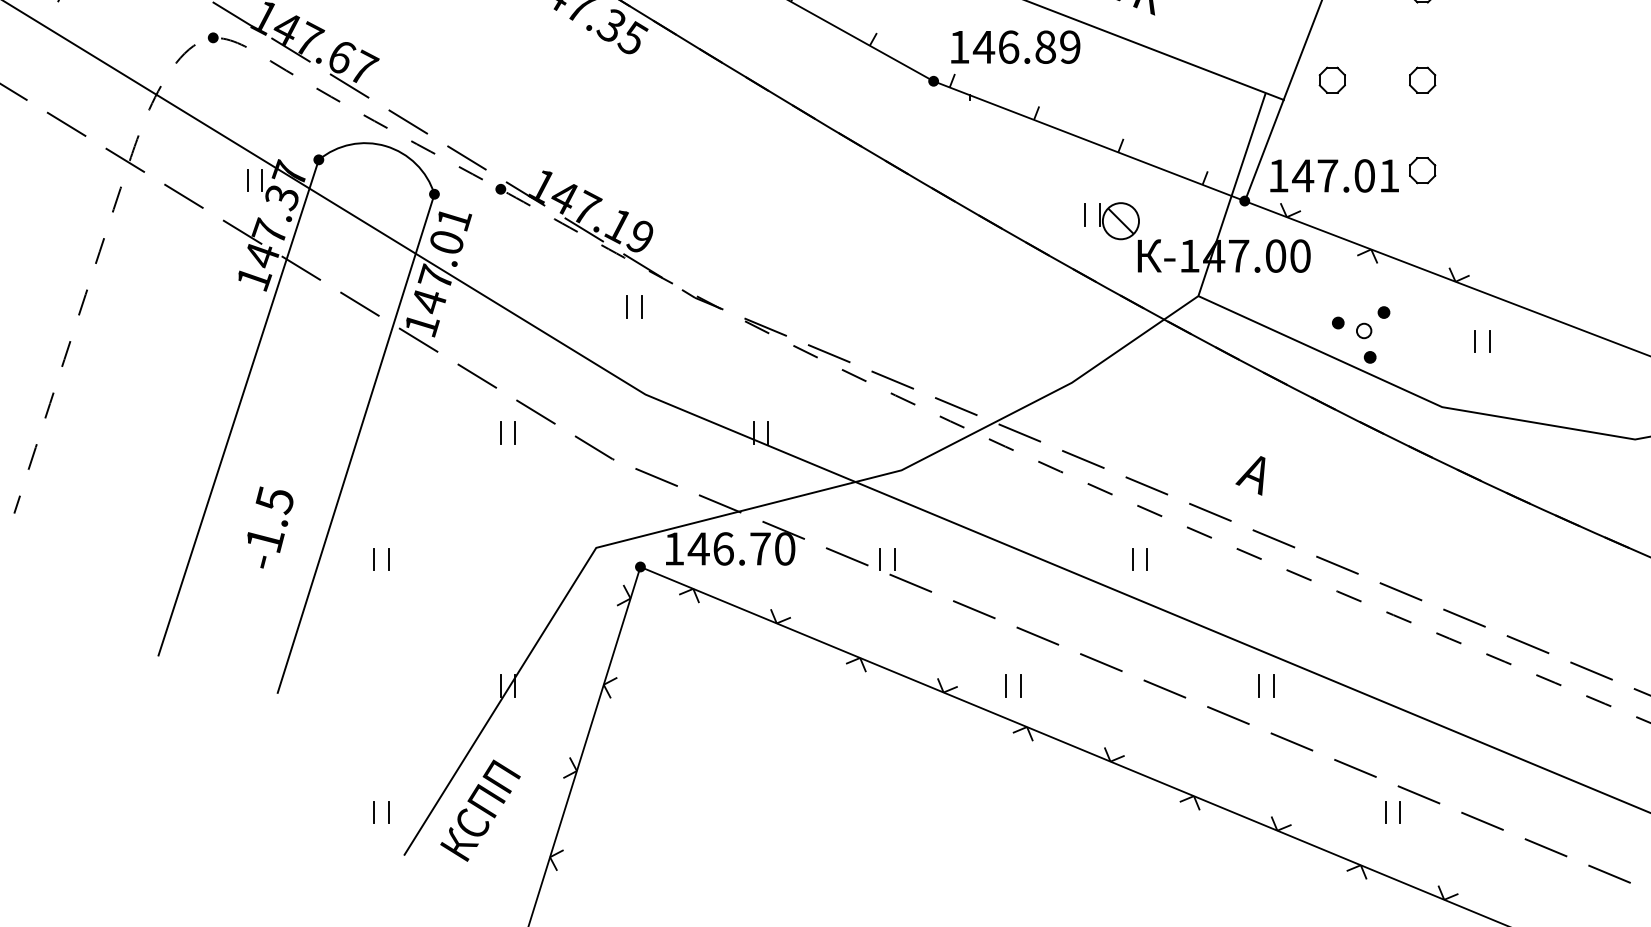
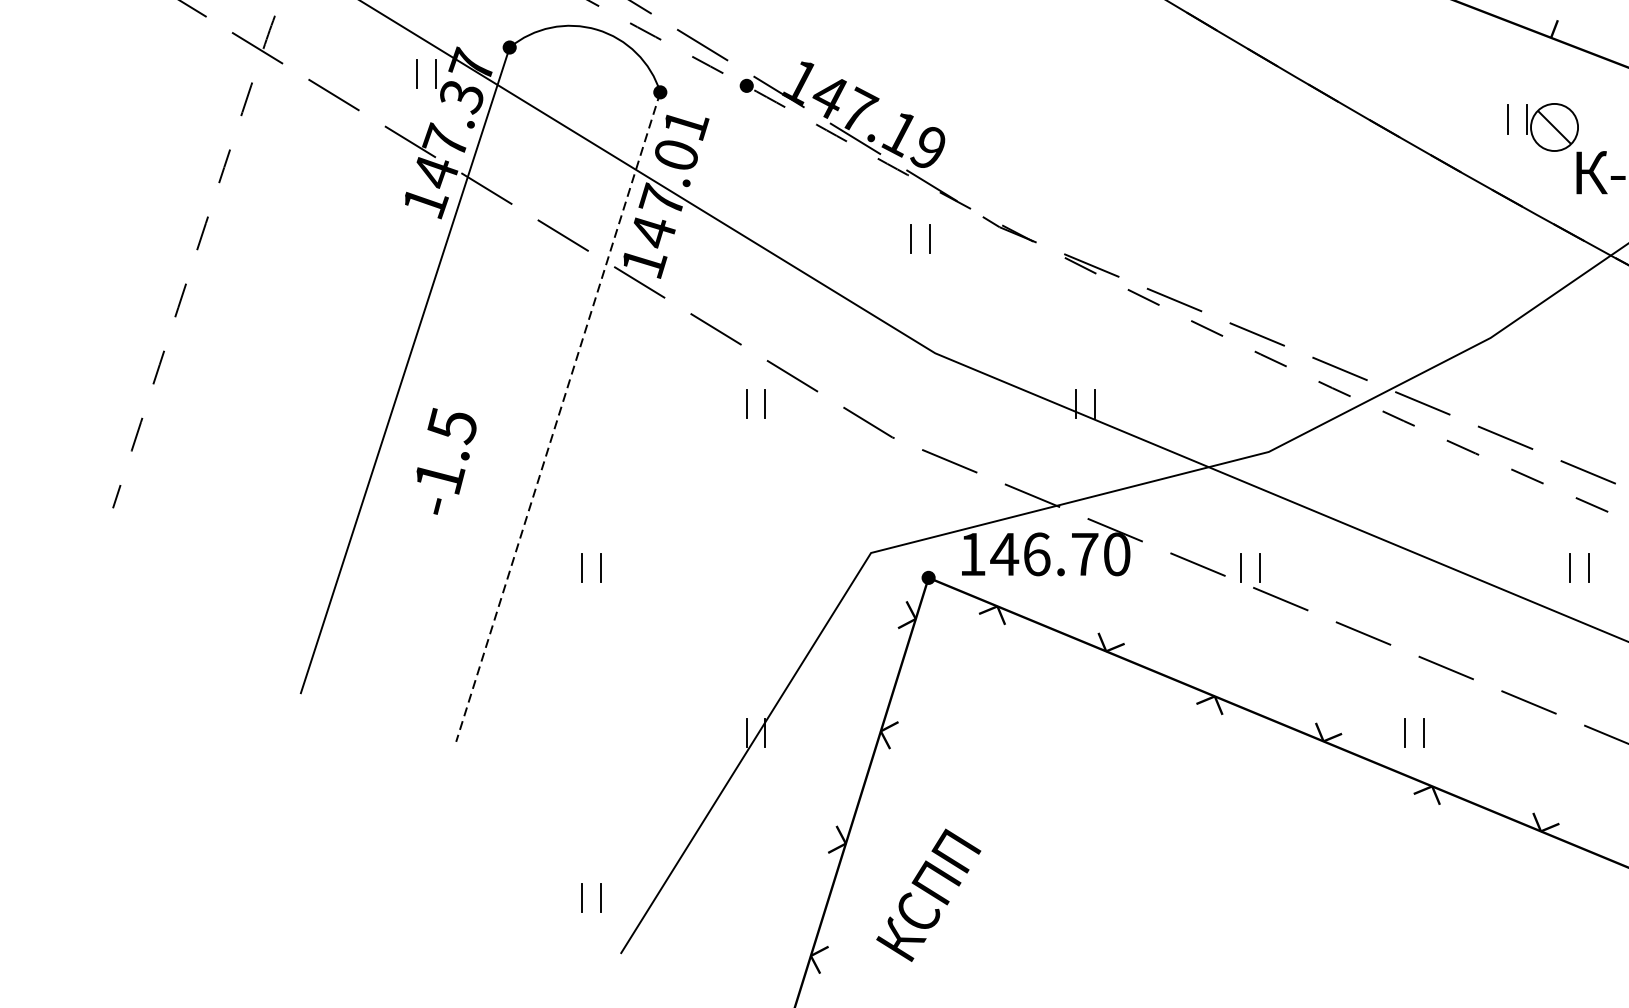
line: (355, 444) -> (557, 418), solid -> dashed
text: (270, 527) -> (446, 461), moved
text: (480, 810) -> (928, 895), moved

